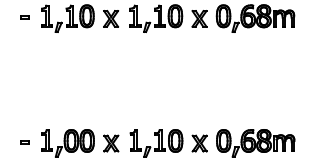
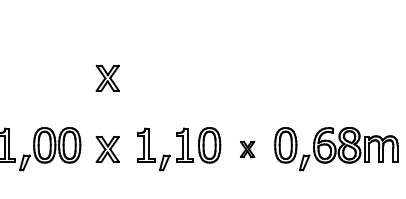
part: (111, 98) -> (108, 78), added
part: (199, 143) -> (247, 149), size x0.6

